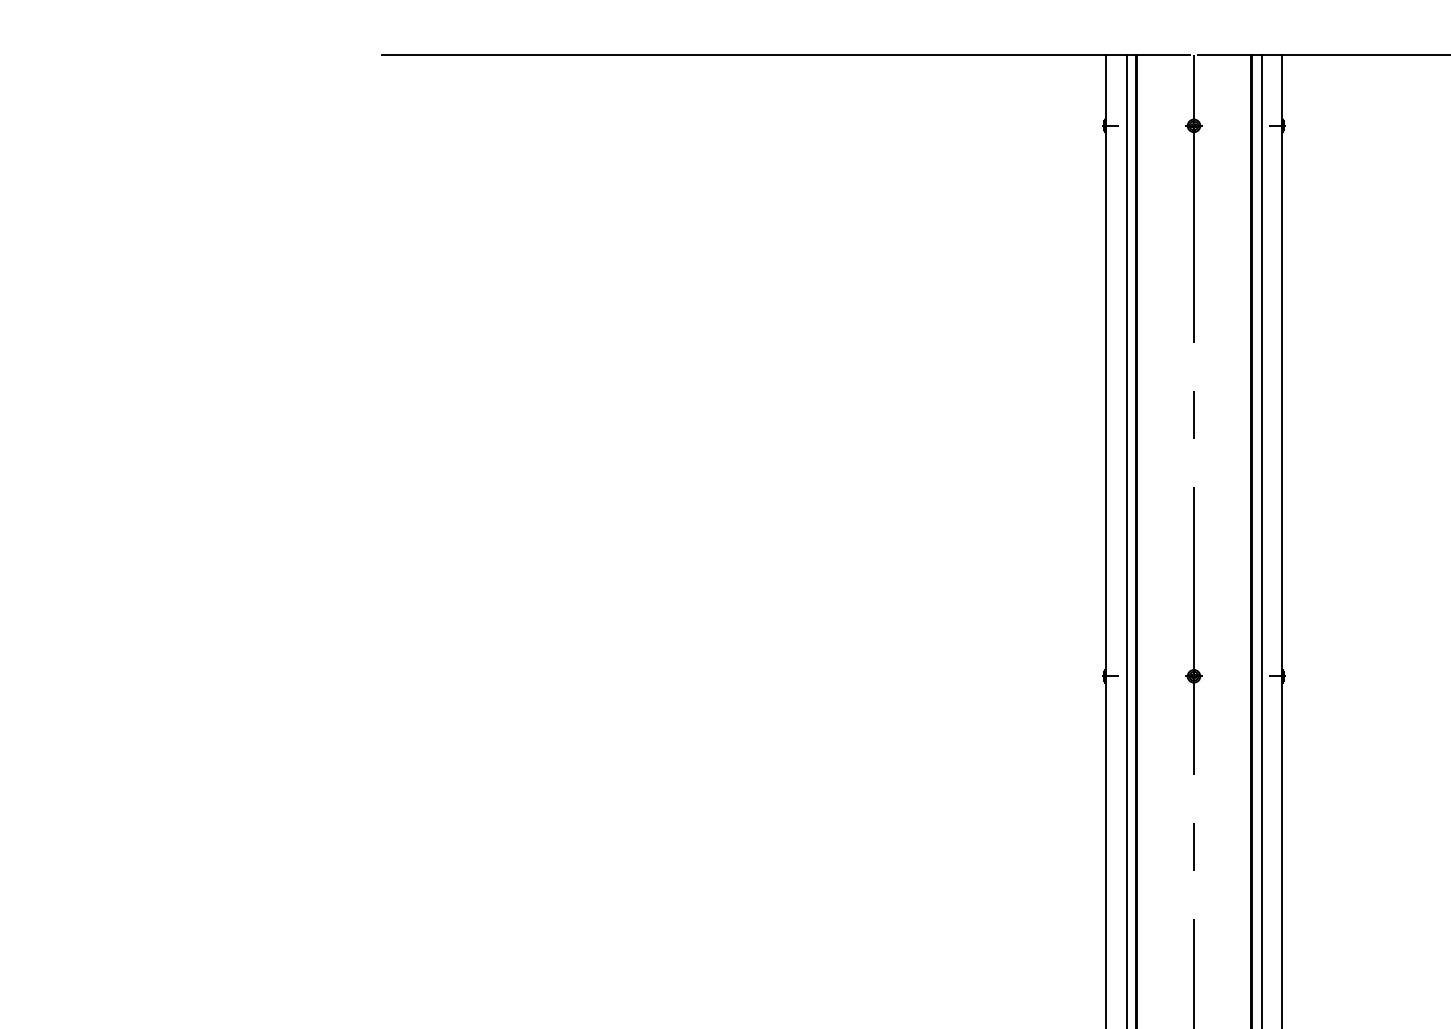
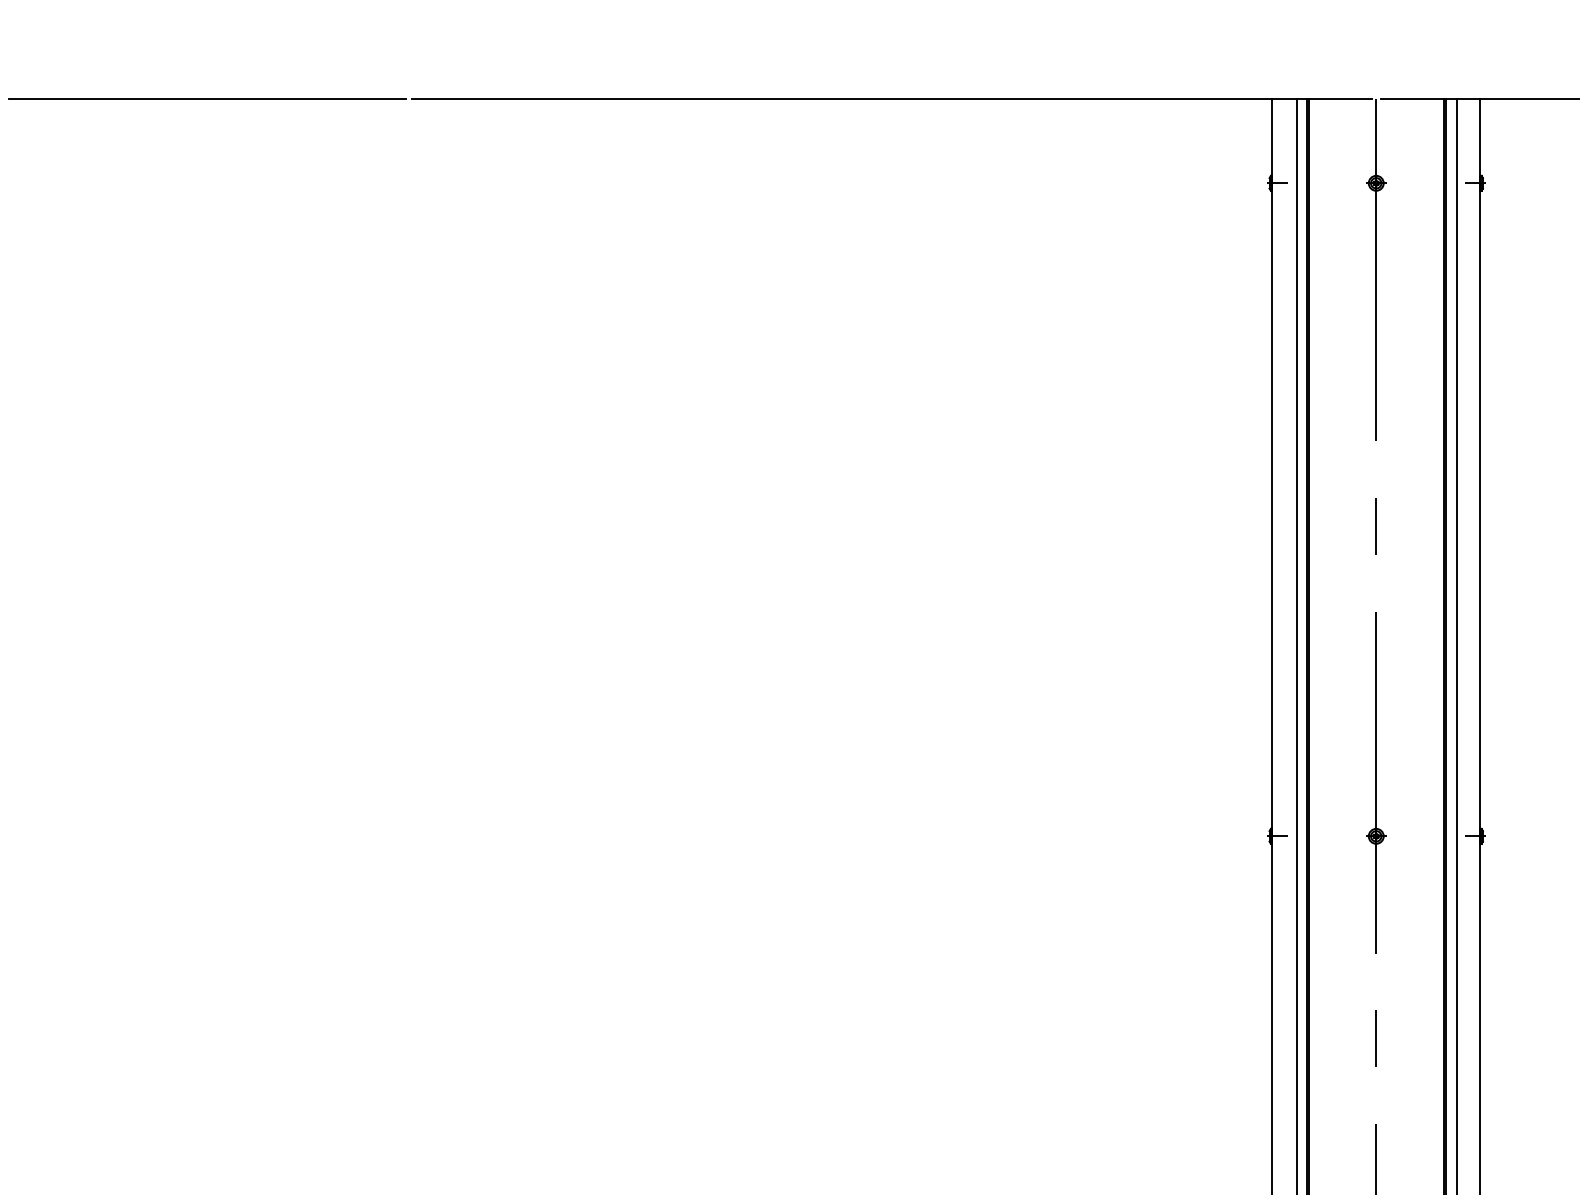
line: (208, 54) -> (207, 98), added

